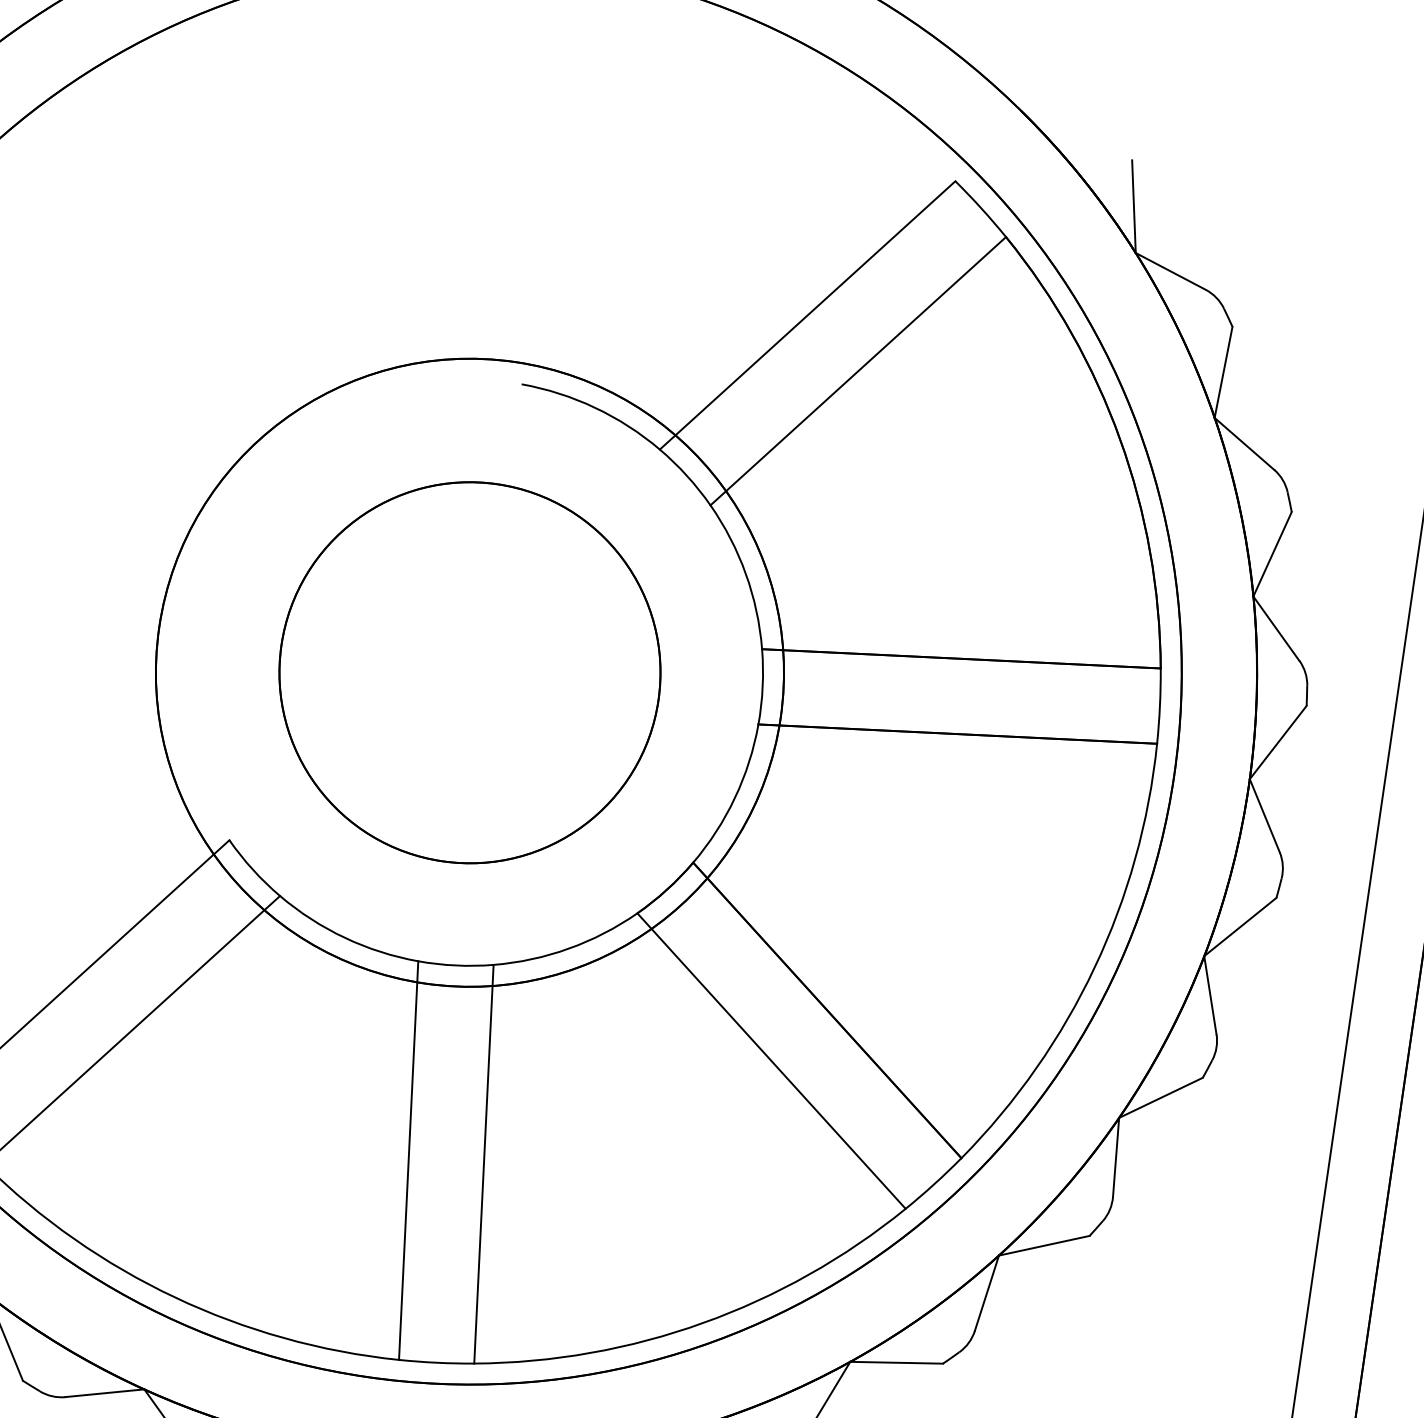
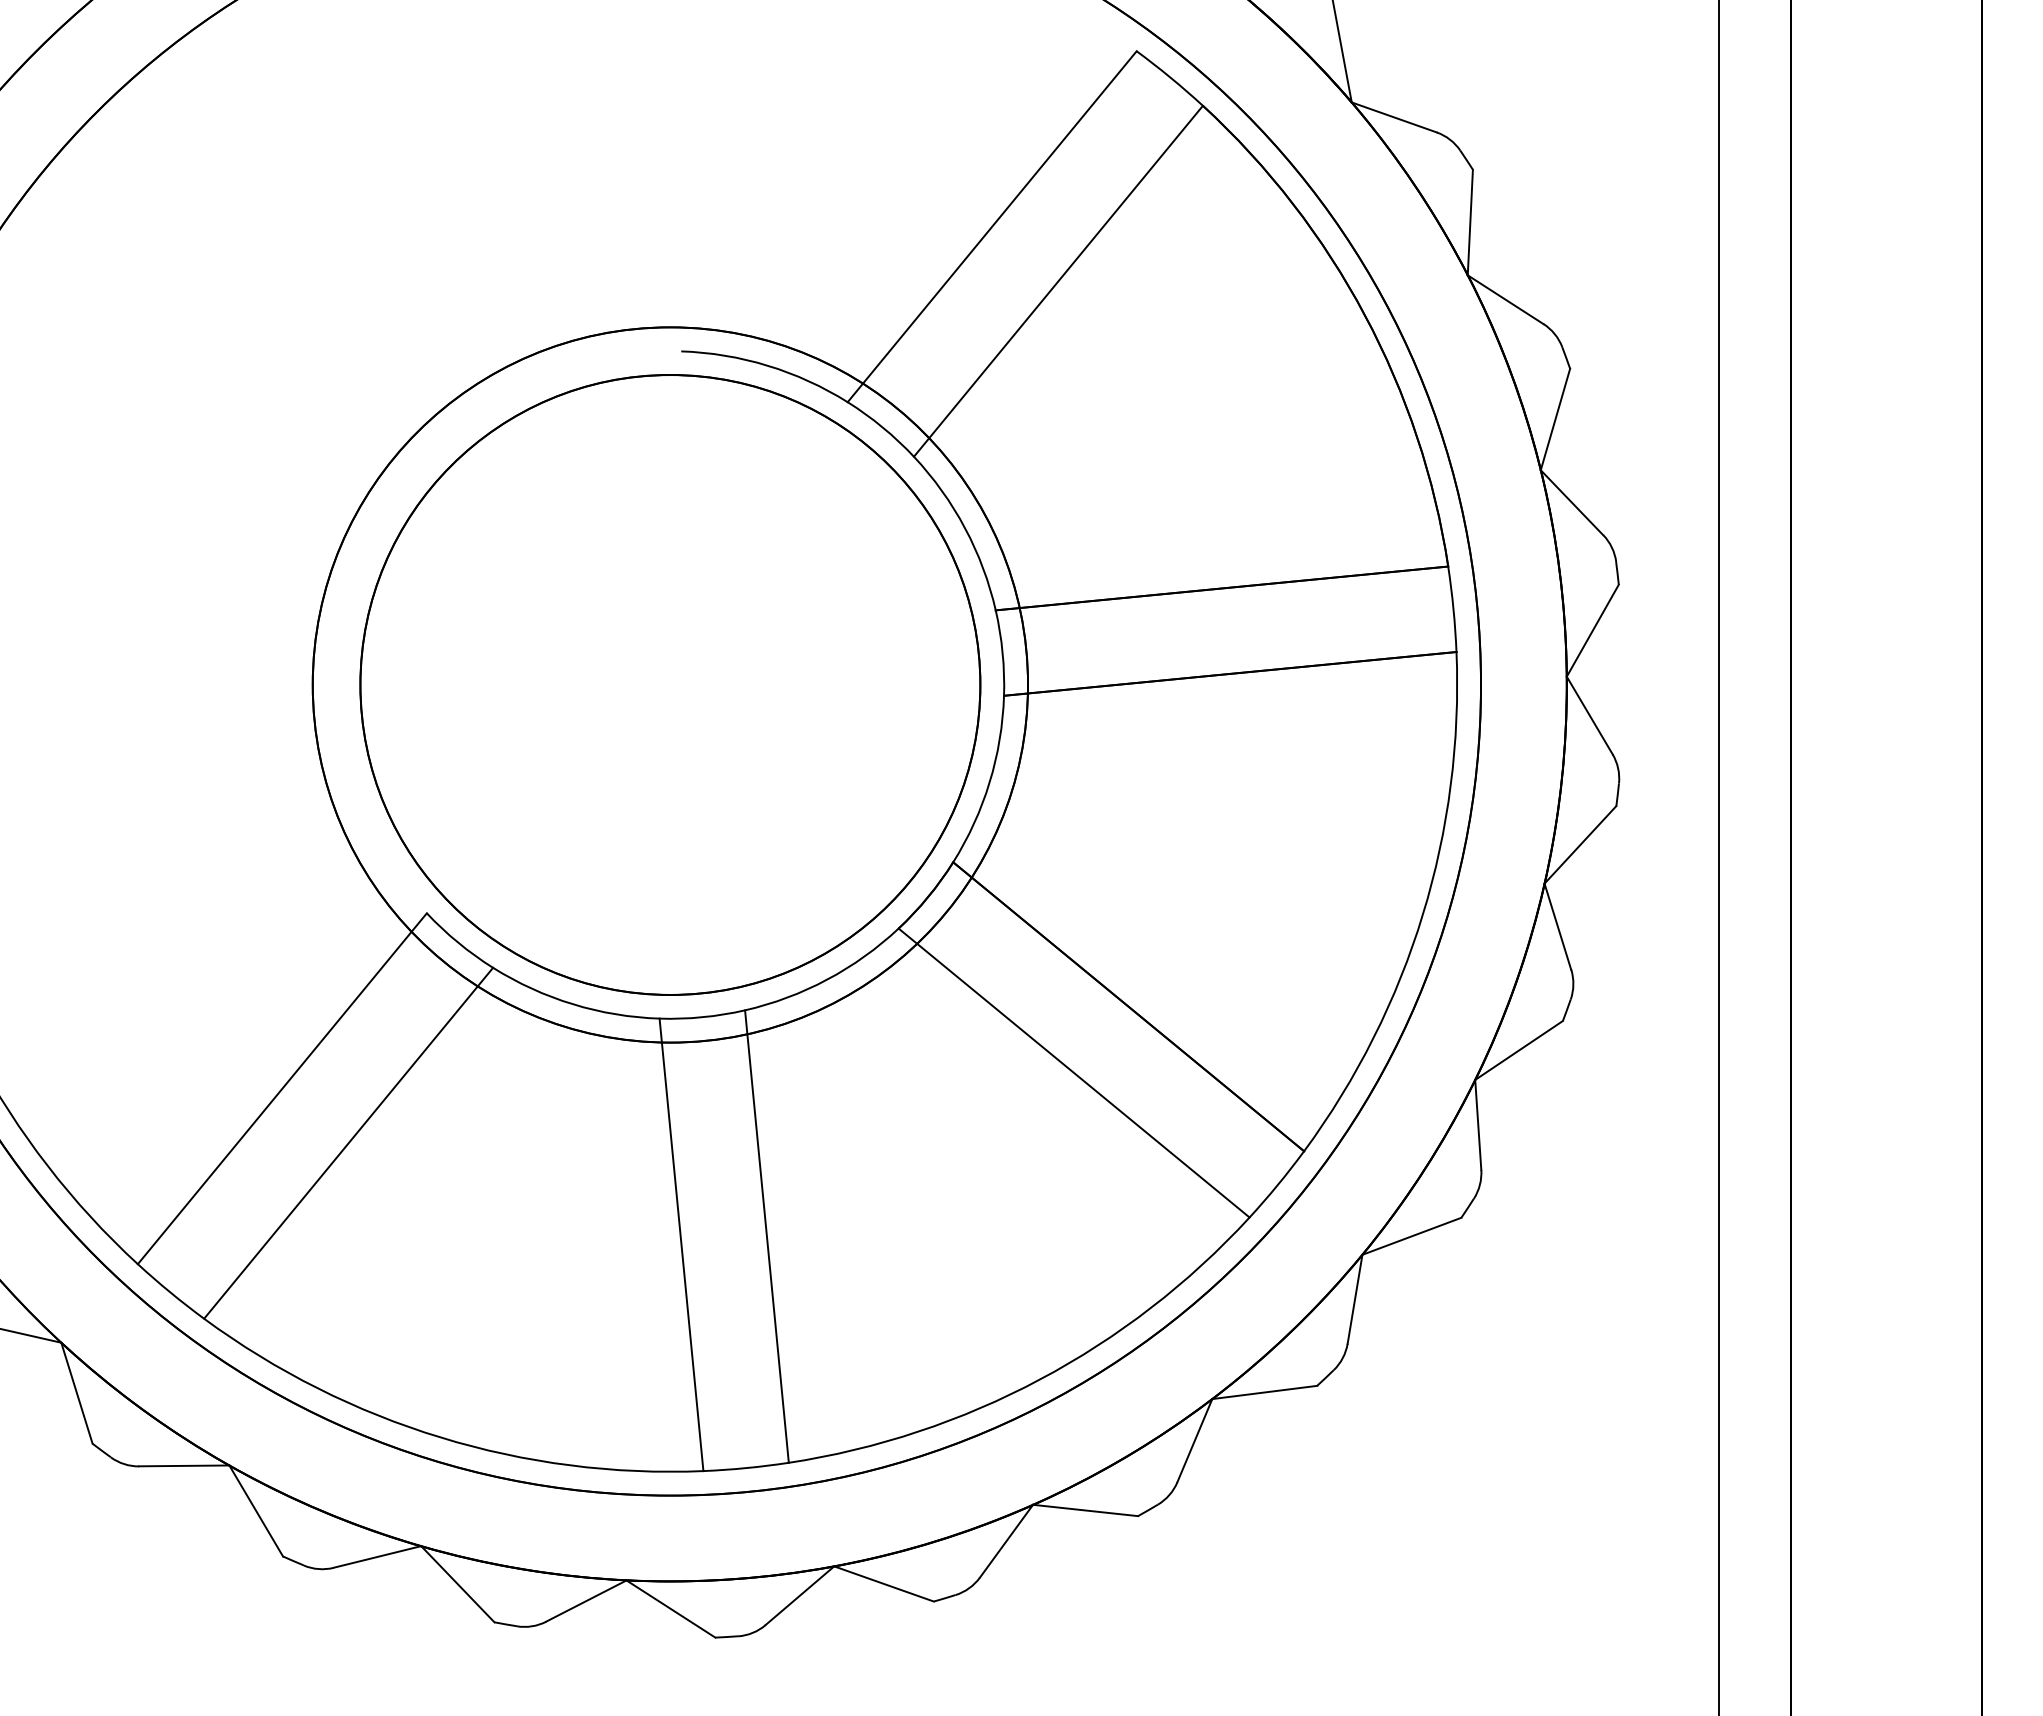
part: (470, 672) -> (670, 684), size x1.43

